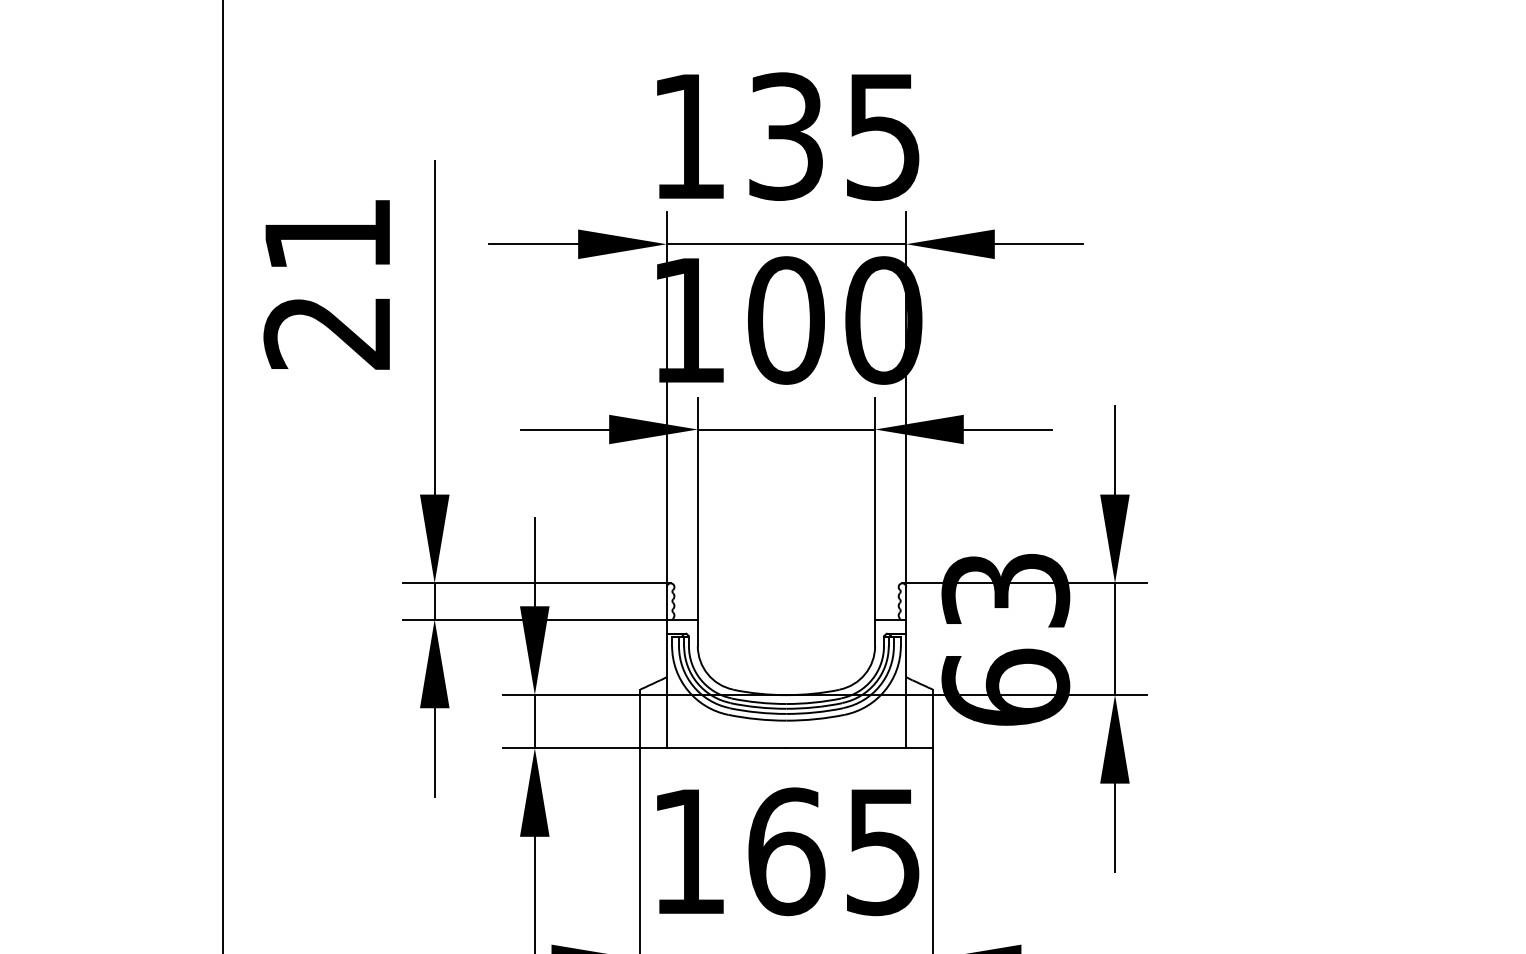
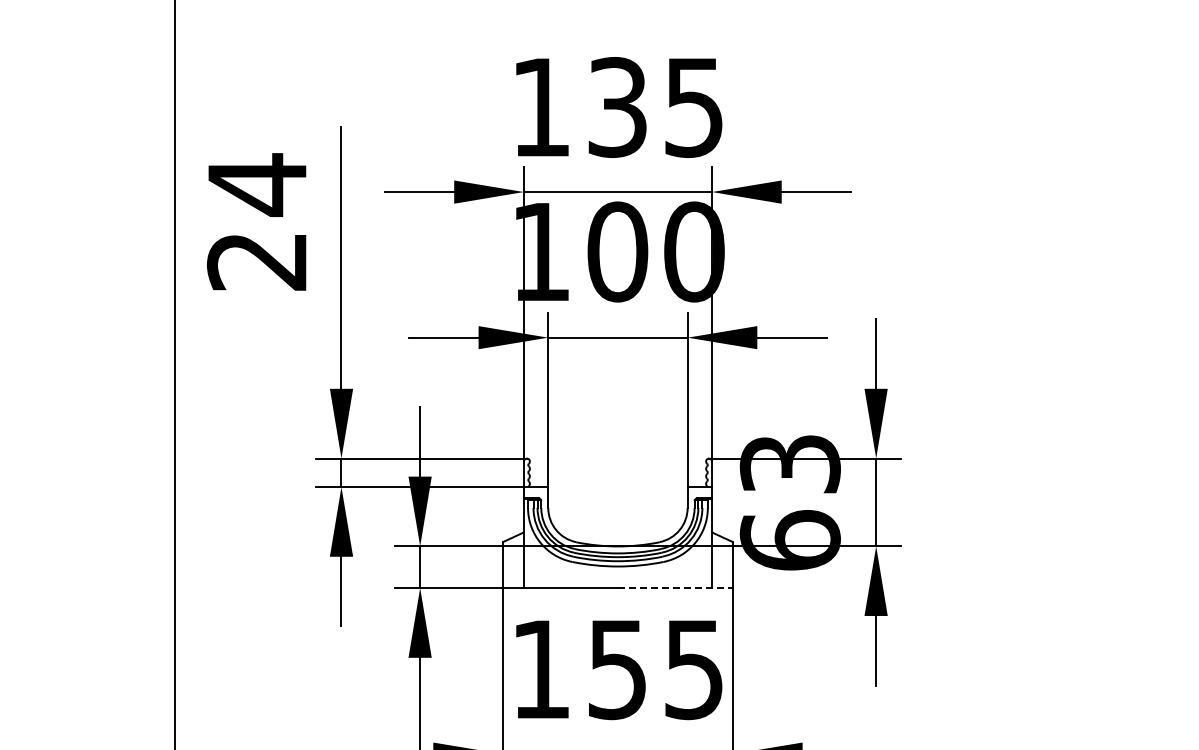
text: (327, 235) -> (257, 185), 21 -> 24
line: (859, 748) -> (675, 588), solid -> dashed
text: (787, 851) -> (618, 669), 165 -> 155

